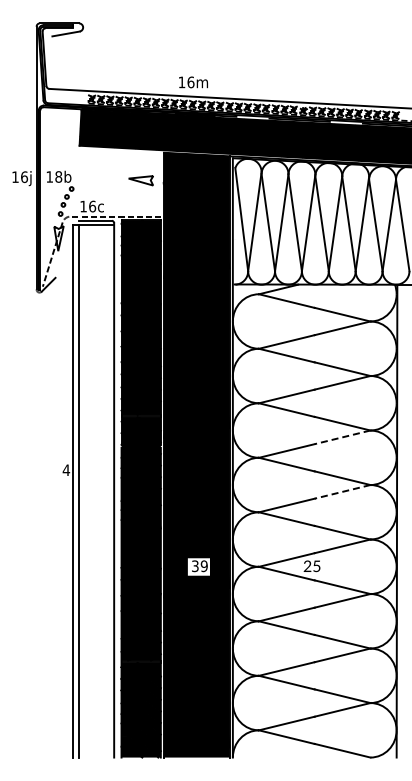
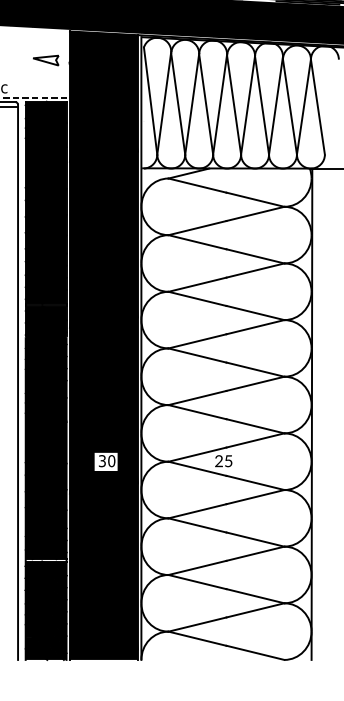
line: (342, 437) -> (255, 327), dashed -> solid
line: (342, 491) -> (255, 383), dashed -> solid
text: (203, 566) -> (110, 461), 39 -> 30

